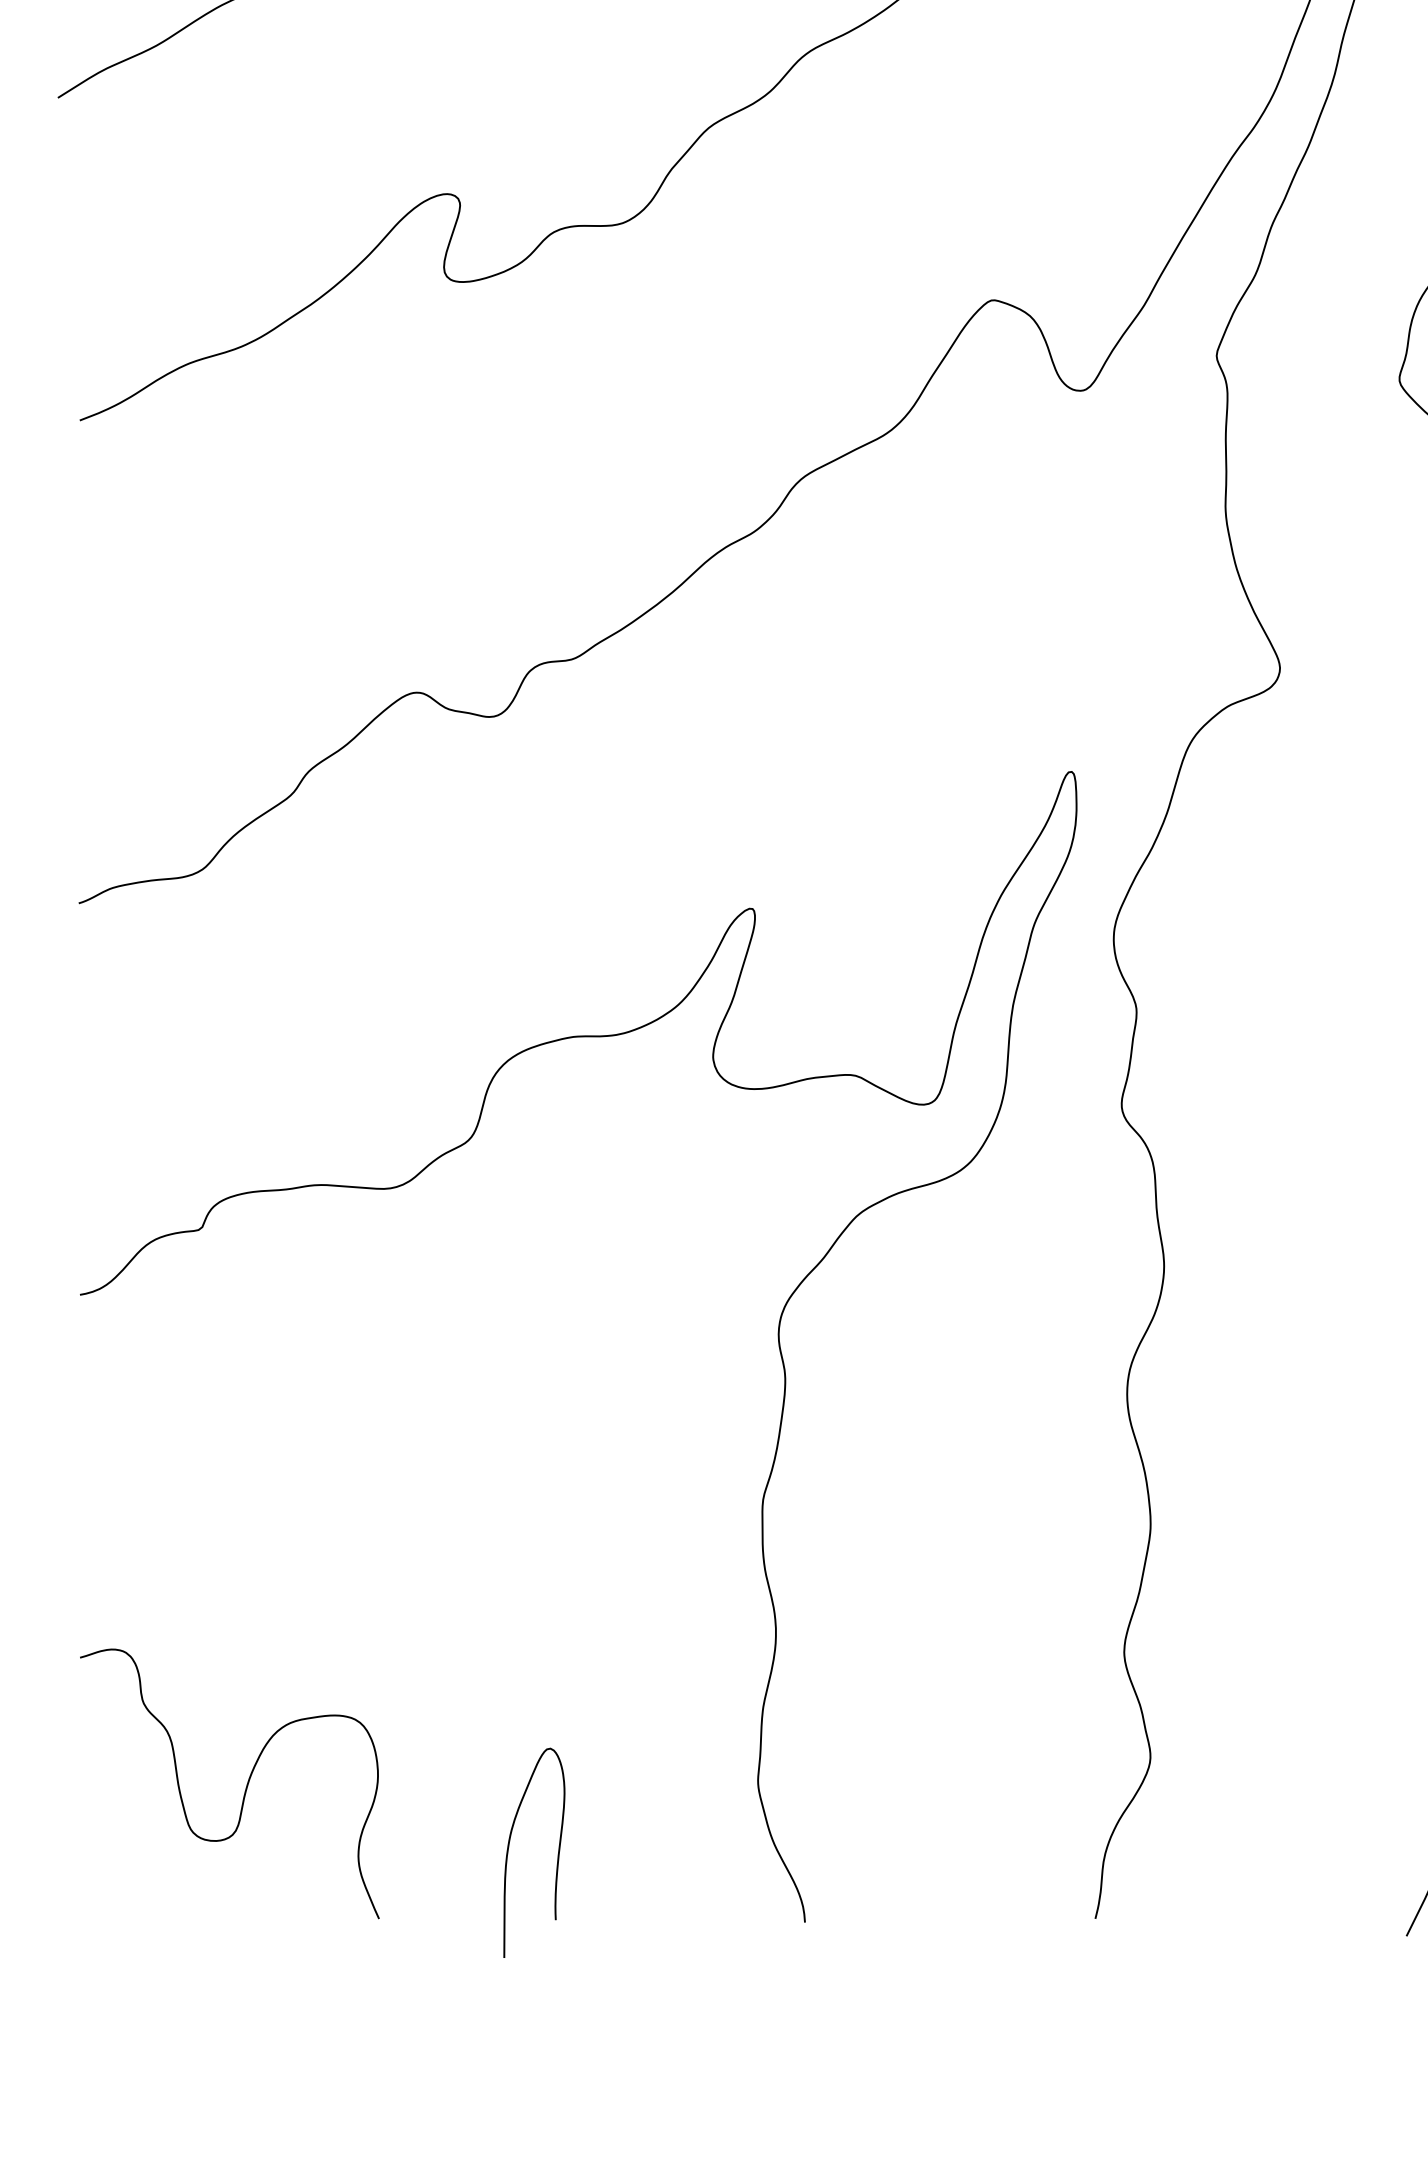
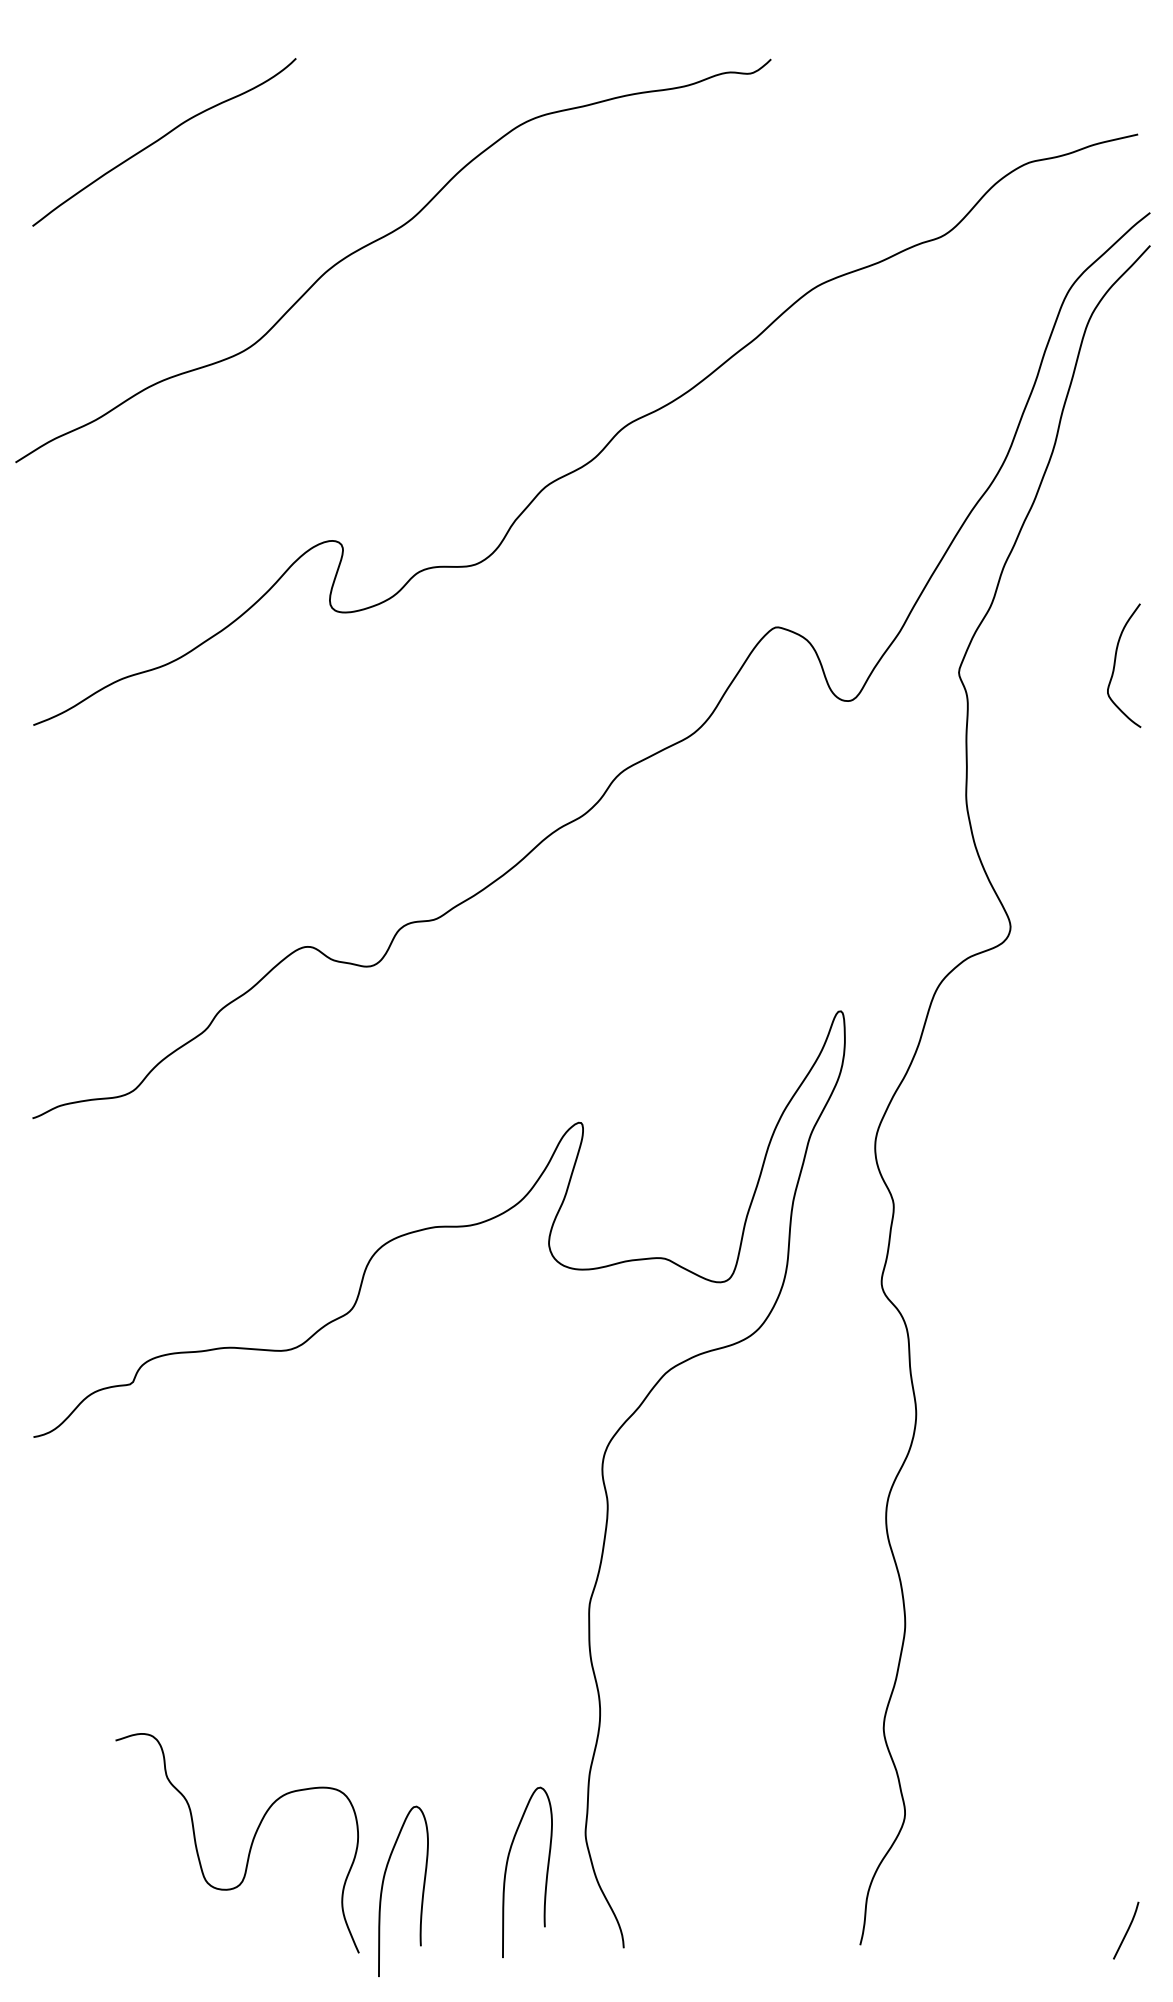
curve: (244, 1790) -> (249, 1848), moved
curve: (710, 1828) -> (546, 1871), added

